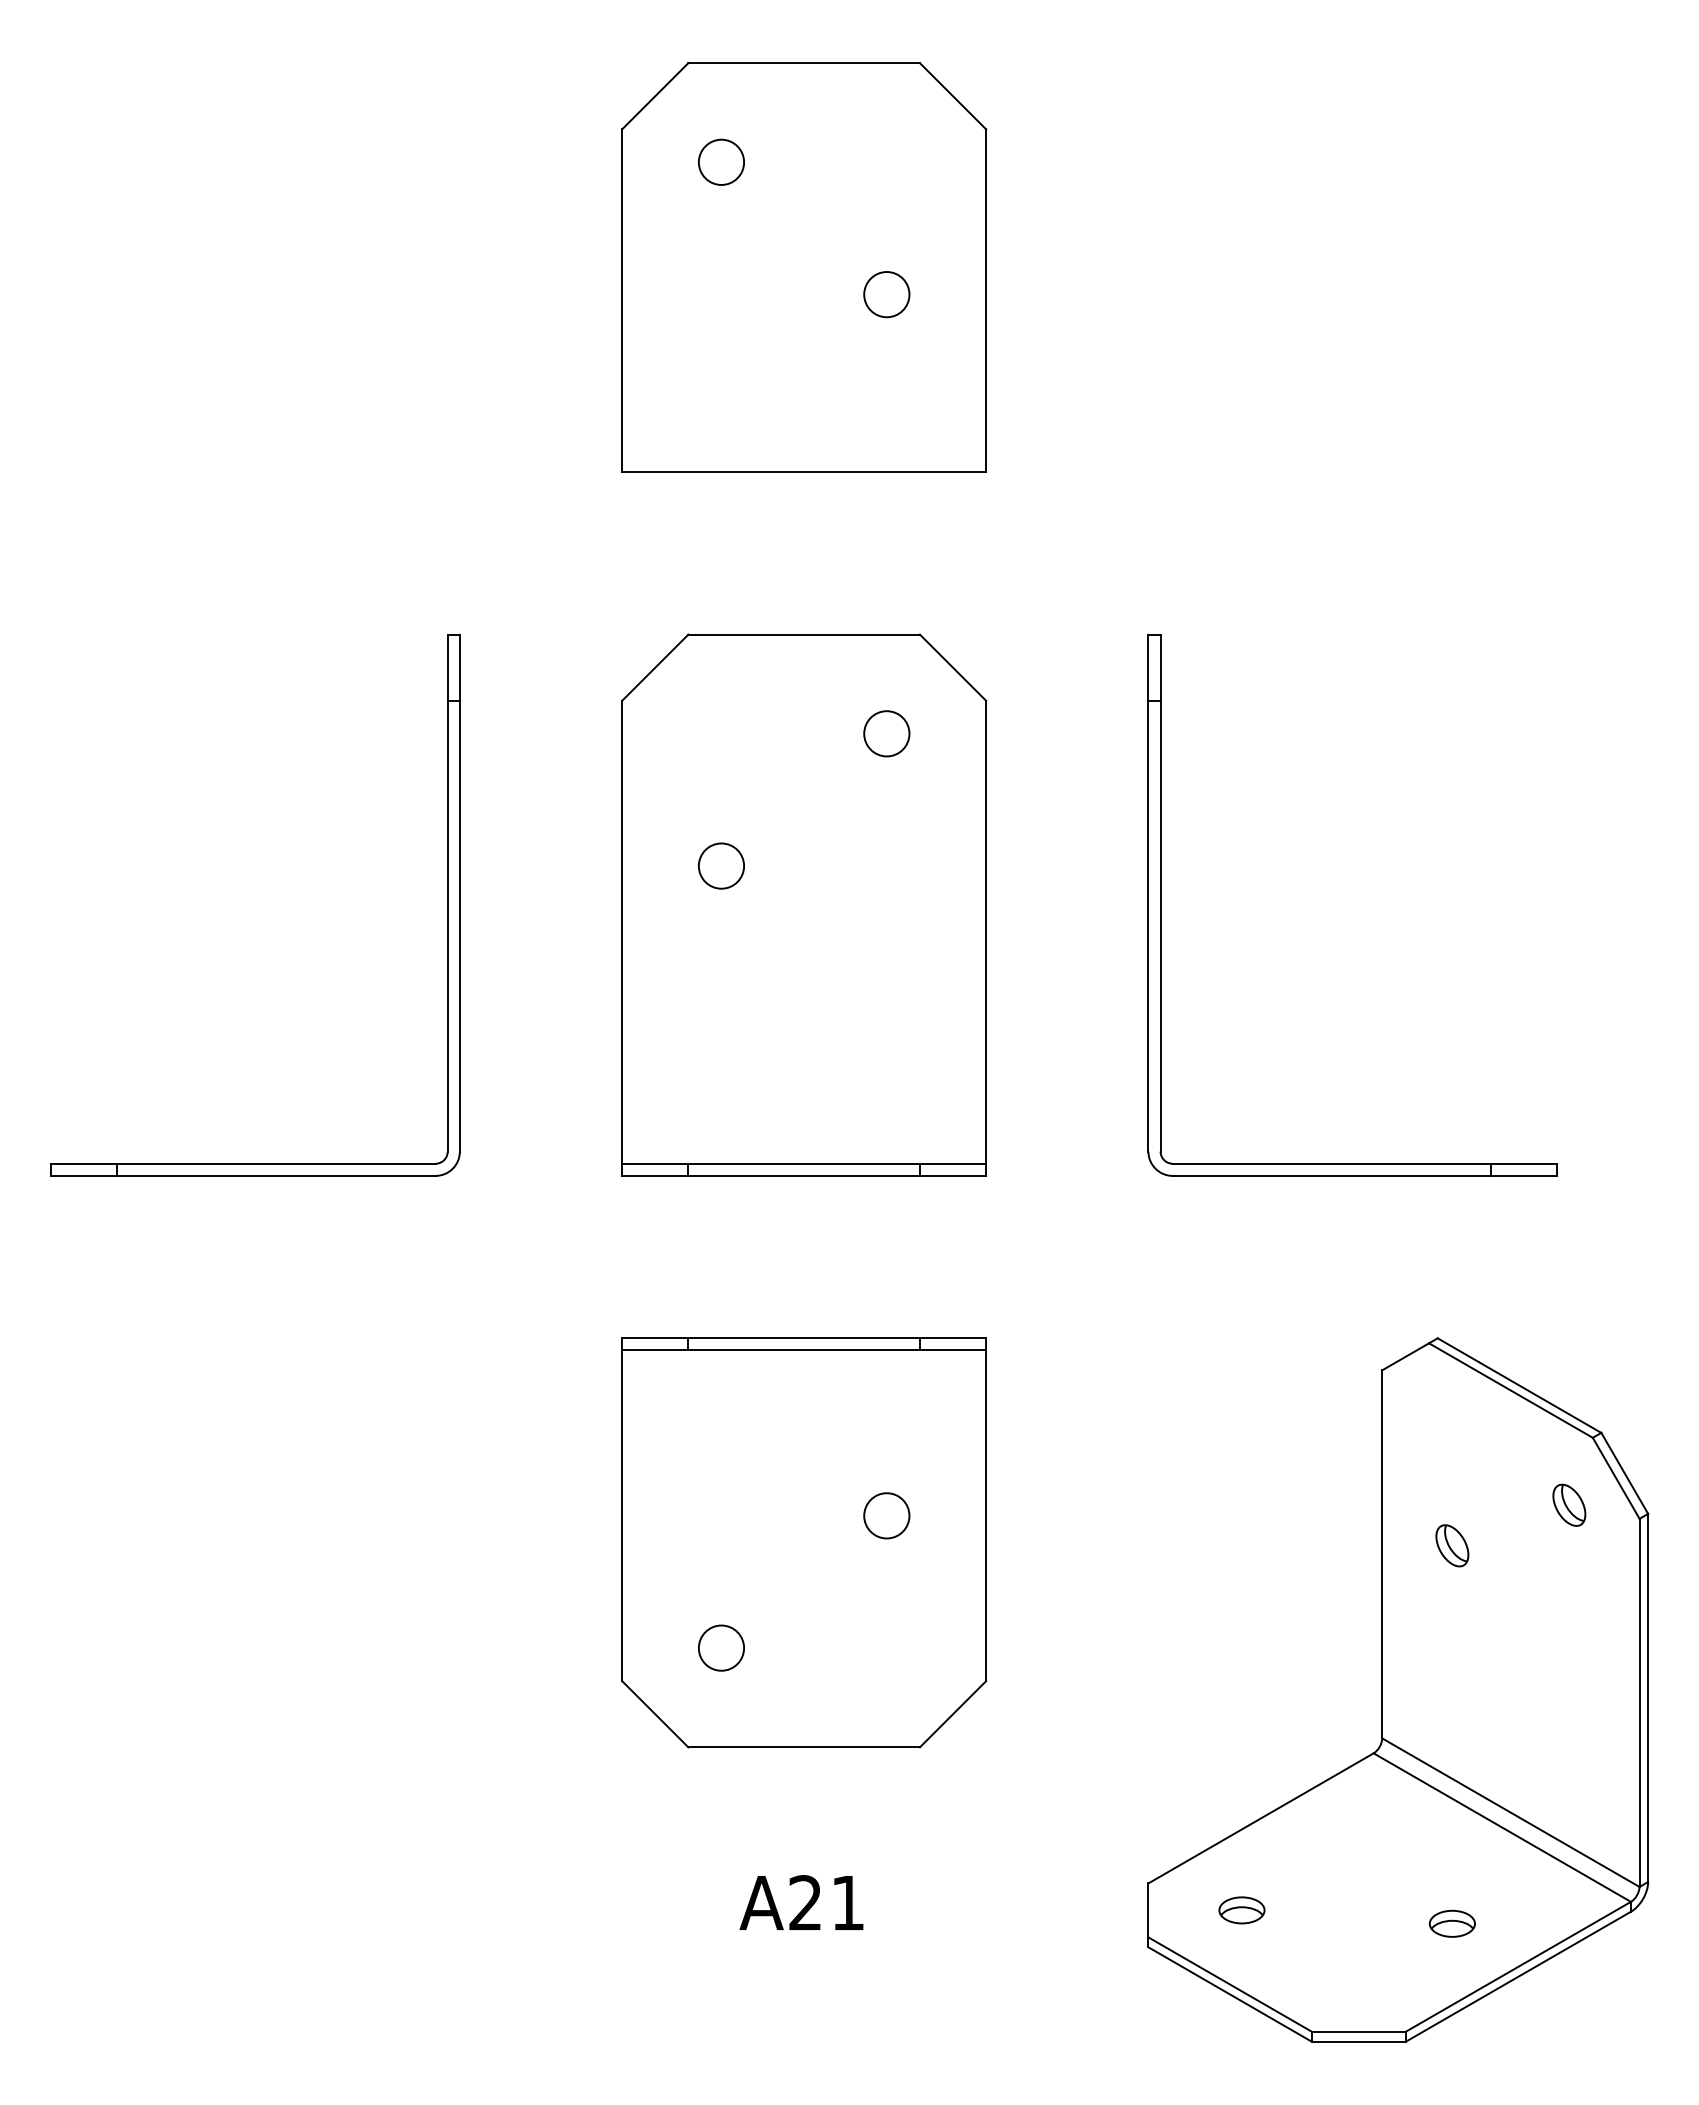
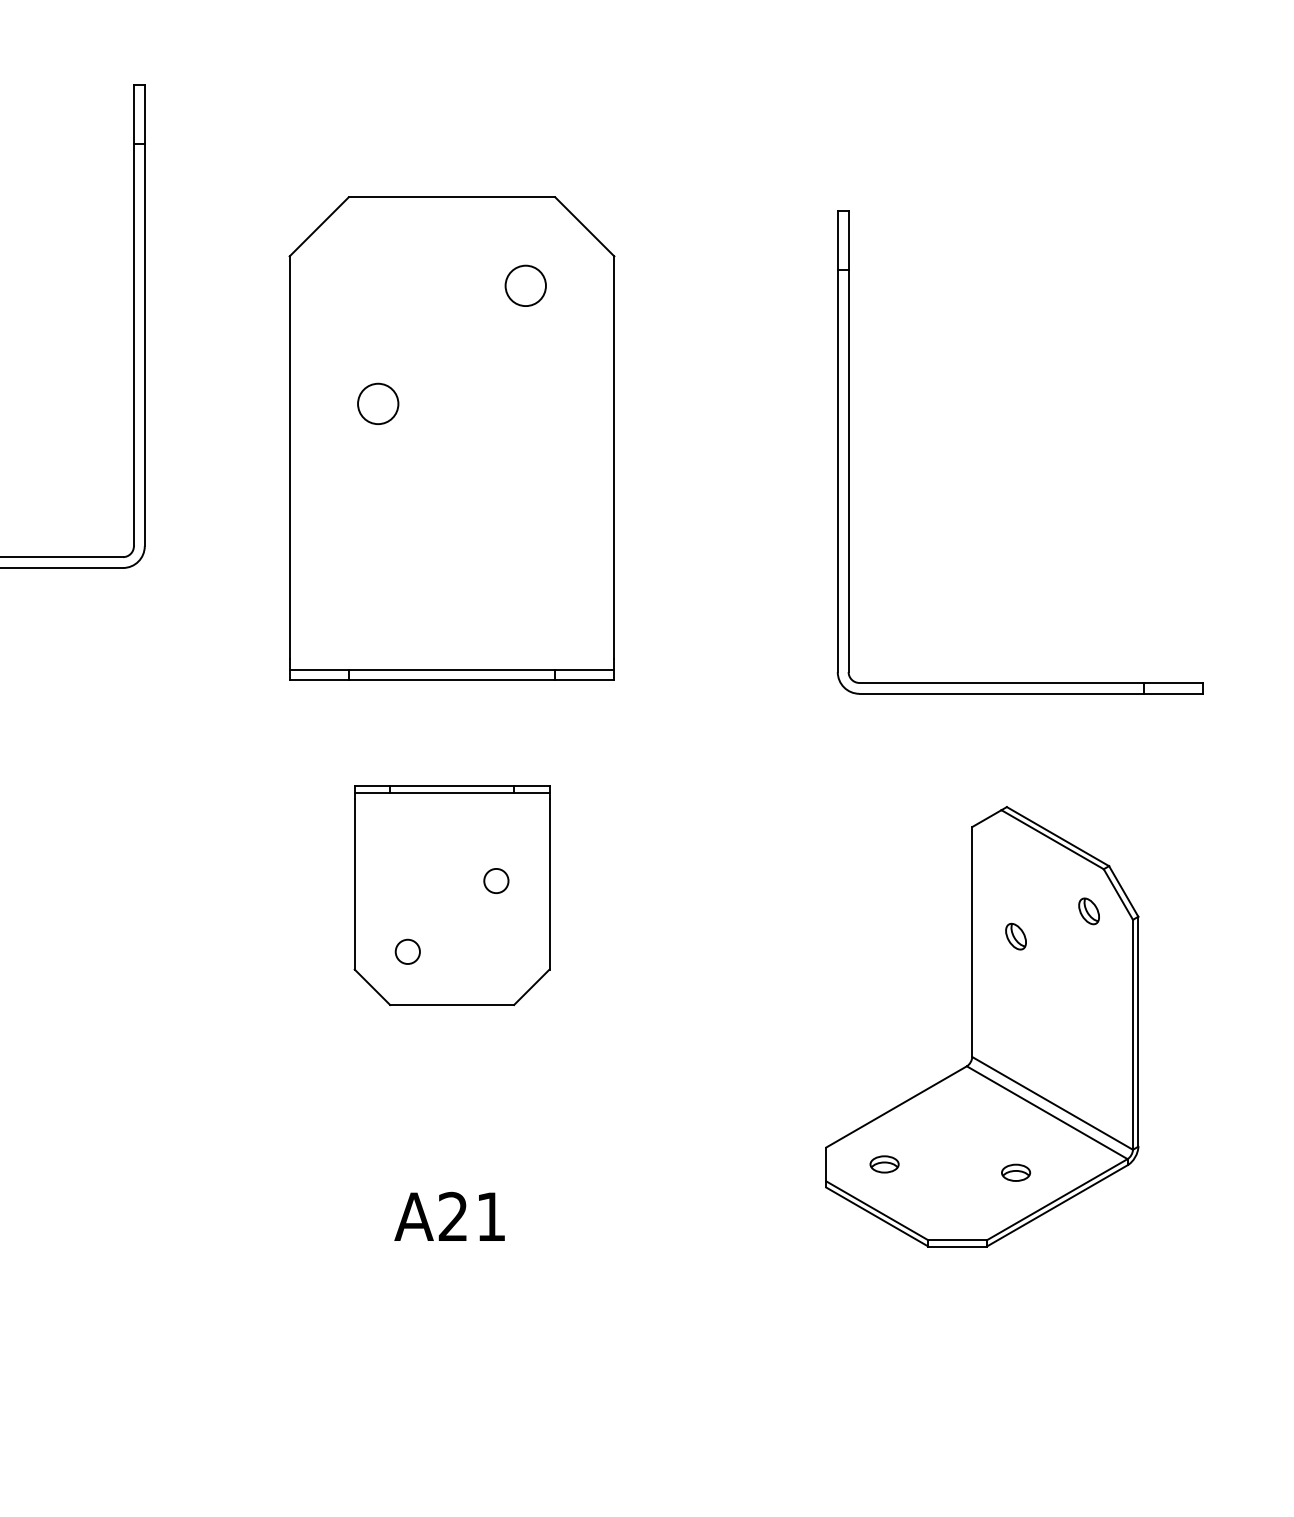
part: (804, 904) -> (452, 438), moved
part: (1161, 905) -> (849, 452), moved
part: (804, 1542) -> (452, 895), size x0.6
part: (1398, 1689) -> (982, 1026), size x0.7

